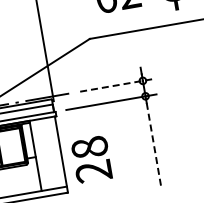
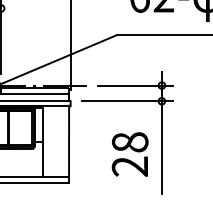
line: (117, 85) -> (136, 85), dashed -> solid
line: (153, 145) -> (161, 151), dashed -> solid
text: (91, 159) -> (129, 154), moved

